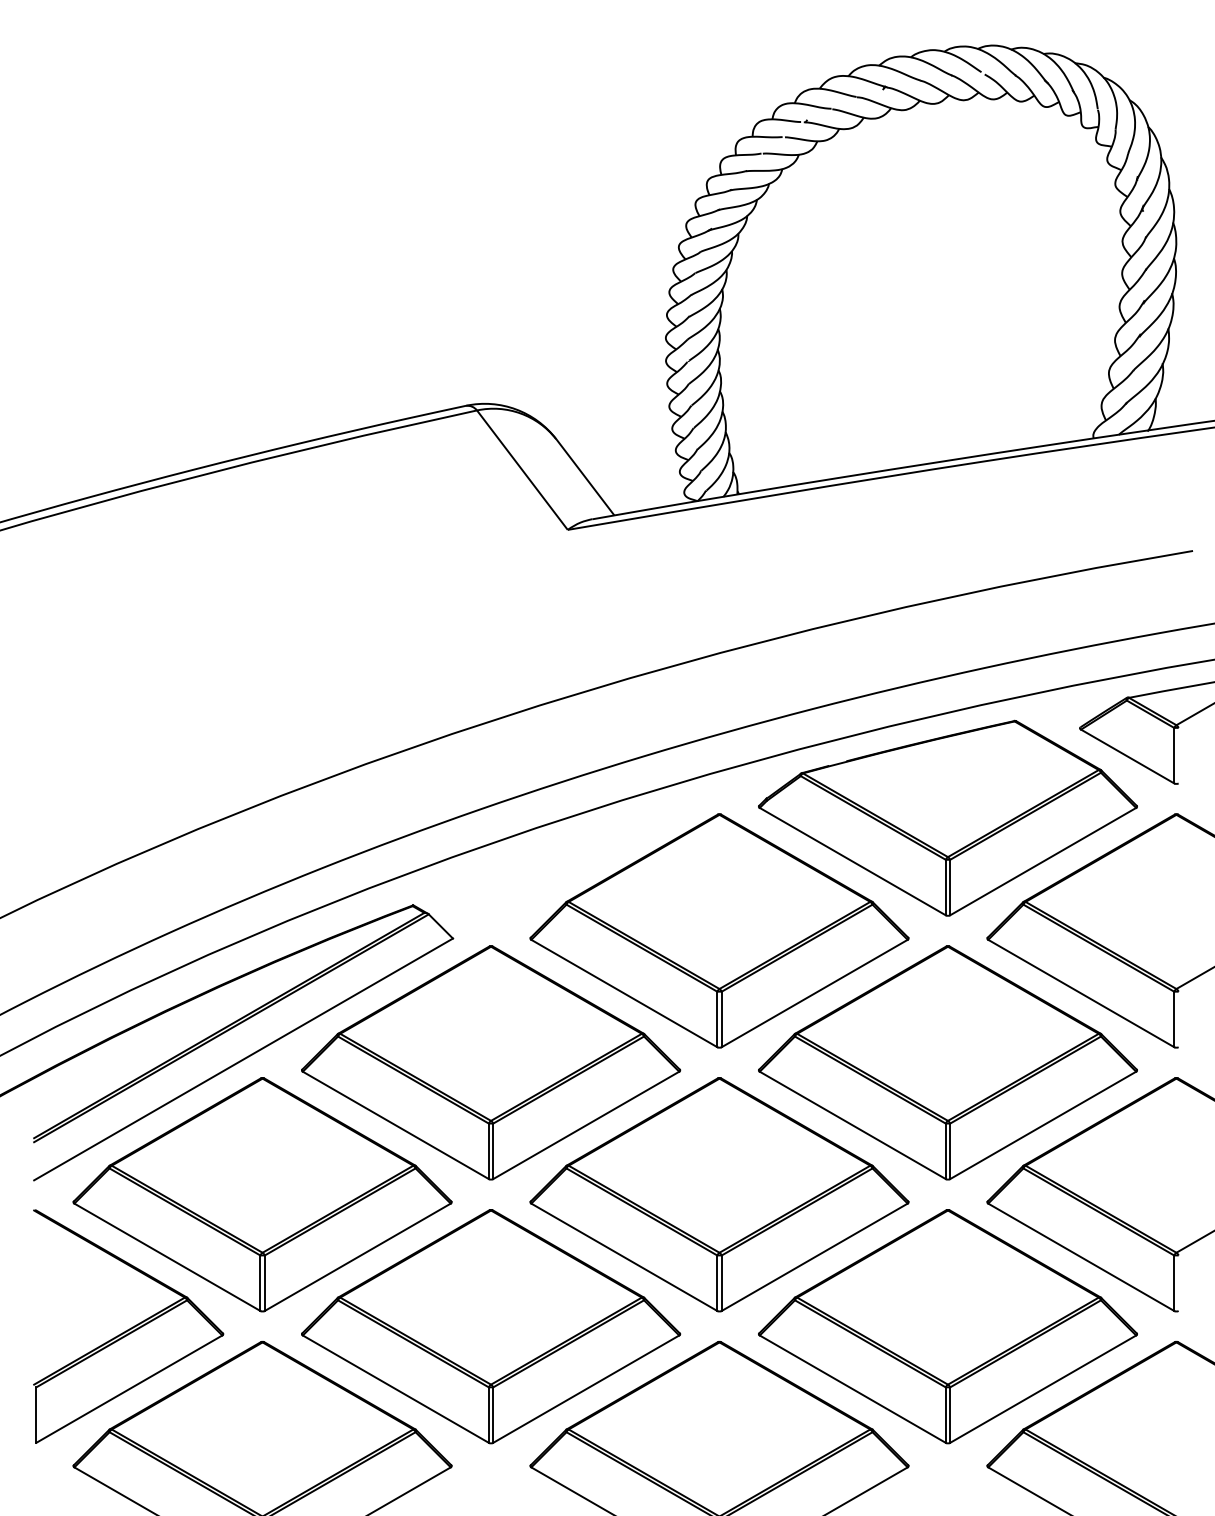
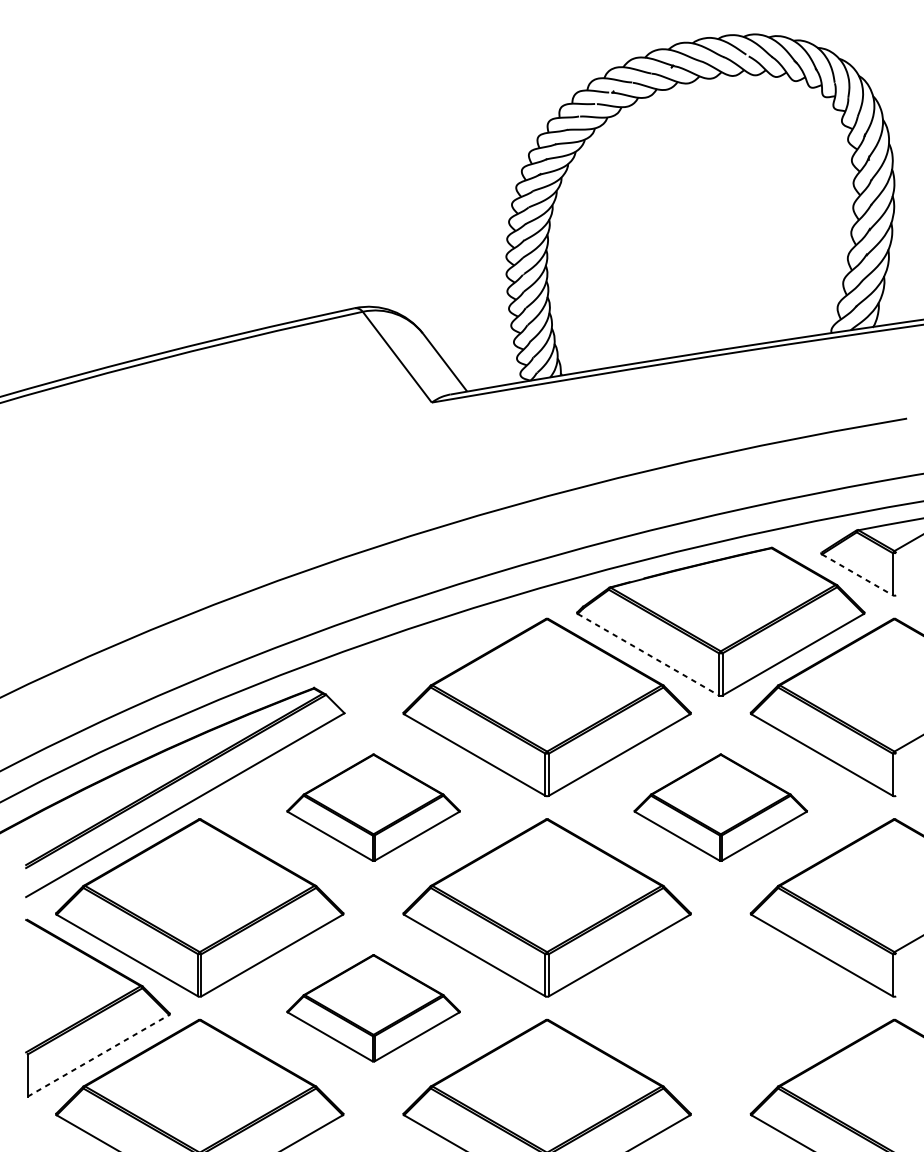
line: (1127, 756) -> (857, 574), solid -> dashed
line: (853, 861) -> (649, 654), solid -> dashed
part: (491, 1062) -> (373, 807), size x0.6
part: (947, 1062) -> (720, 807), size x0.6
part: (491, 1326) -> (373, 1008), size x0.6
part: (947, 1326) -> (720, 1008), removed
line: (129, 1388) -> (98, 1055), solid -> dashed

